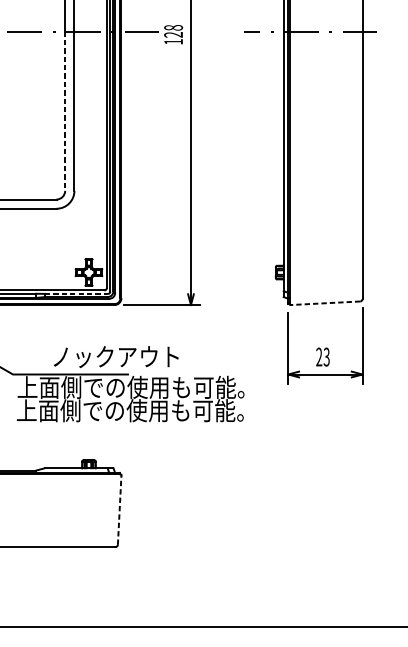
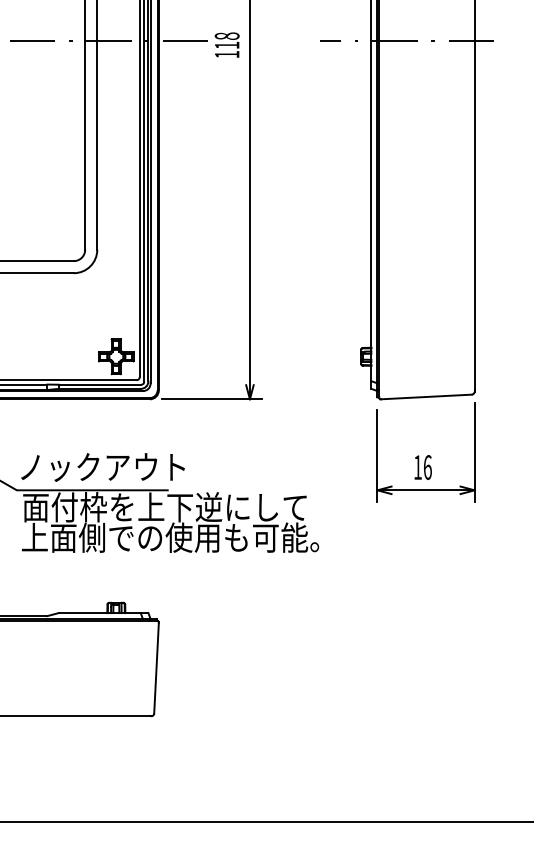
text: (173, 34) -> (226, 45), 128 -> 118
line: (65, 111) -> (85, 145), dashed -> solid
line: (76, 293) -> (100, 384), dashed -> solid
line: (324, 303) -> (425, 397), dashed -> solid
text: (115, 357) -> (102, 467), moved
text: (322, 357) -> (422, 467), 23 -> 16
text: (131, 387) -> (171, 507), 上面側での使用も可能。 -> 面付枠を上下逆にして
line: (119, 509) -> (156, 667), dashed -> solid

